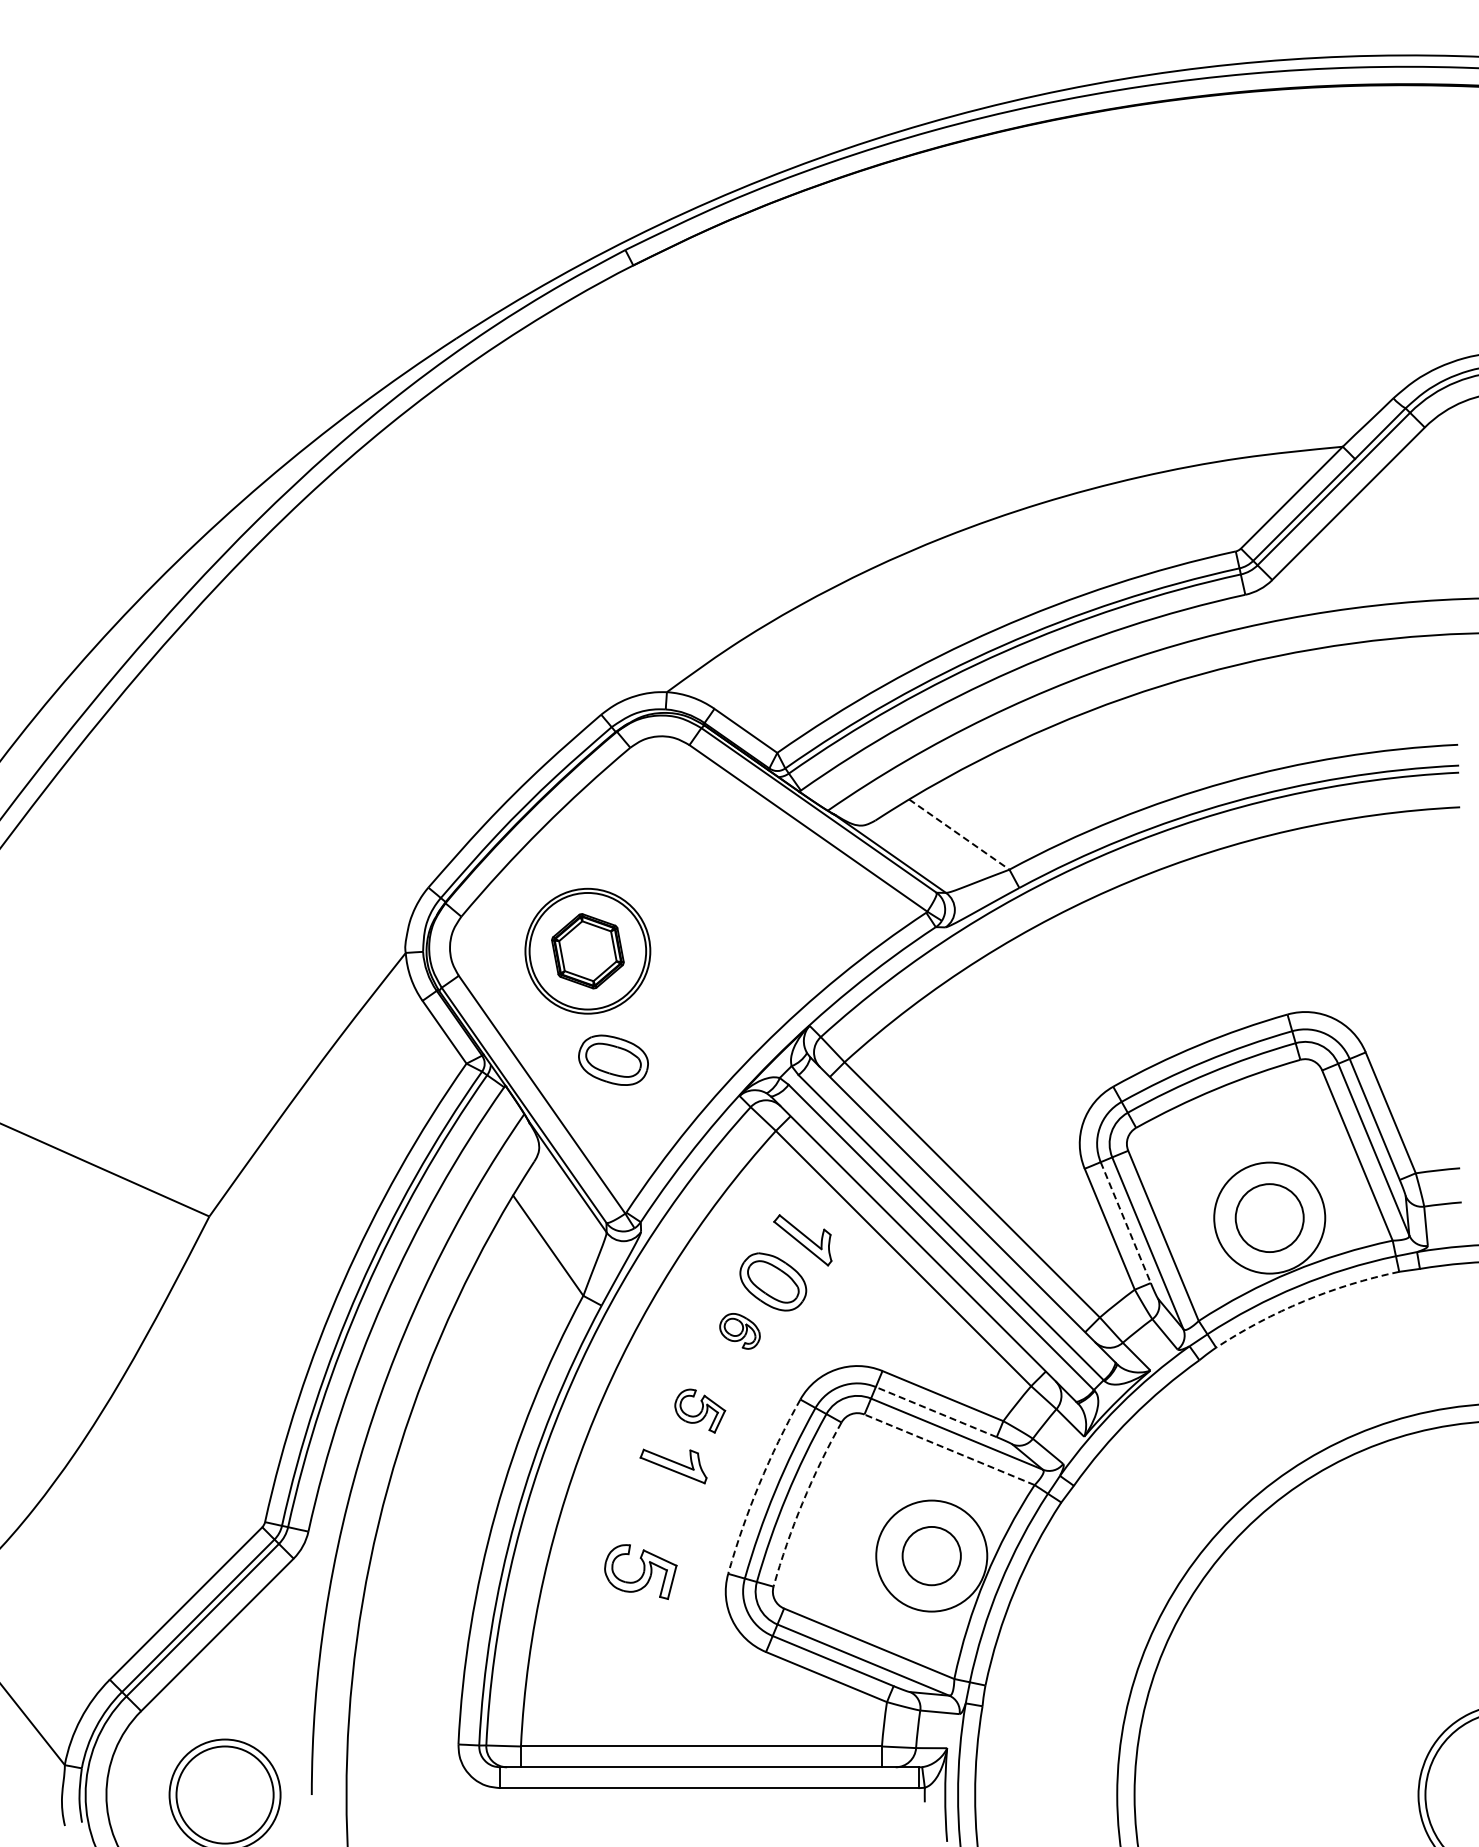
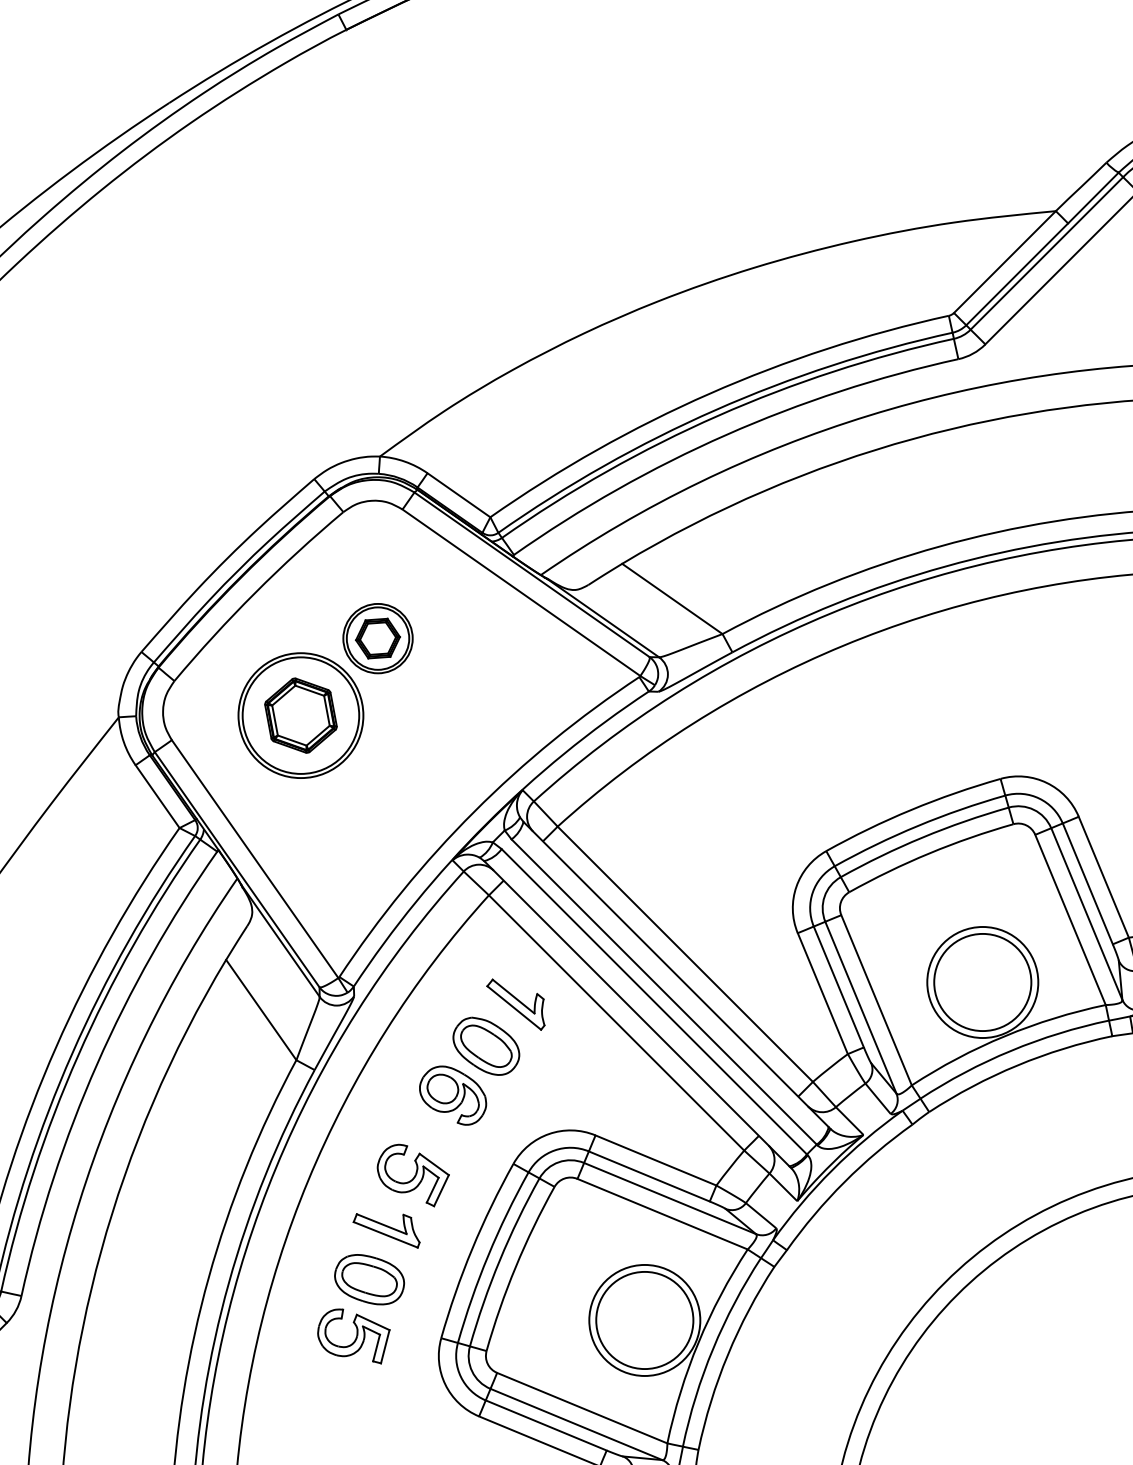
line: (959, 834) -> (672, 598), dashed -> solid
part: (664, 873) -> (377, 637), added
part: (613, 1059) -> (369, 1278), moved
circle: (1269, 1217) -> (982, 981), size x1.43
line: (1125, 1223) -> (838, 987), dashed -> solid
arc: (1304, 1301) -> (1017, 1065), dashed -> solid
part: (739, 1331) -> (452, 1095), size x1.67
part: (699, 1410) -> (412, 1174), size x1.43
line: (935, 1411) -> (648, 1175), dashed -> solid
line: (949, 1449) -> (662, 1213), dashed -> solid
arc: (759, 1484) -> (472, 1248), dashed -> solid
arc: (802, 1502) -> (515, 1266), dashed -> solid
circle: (931, 1555) -> (644, 1319), size x1.67

